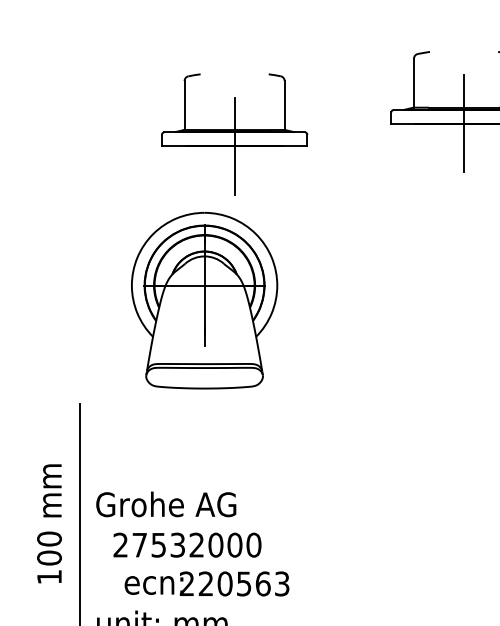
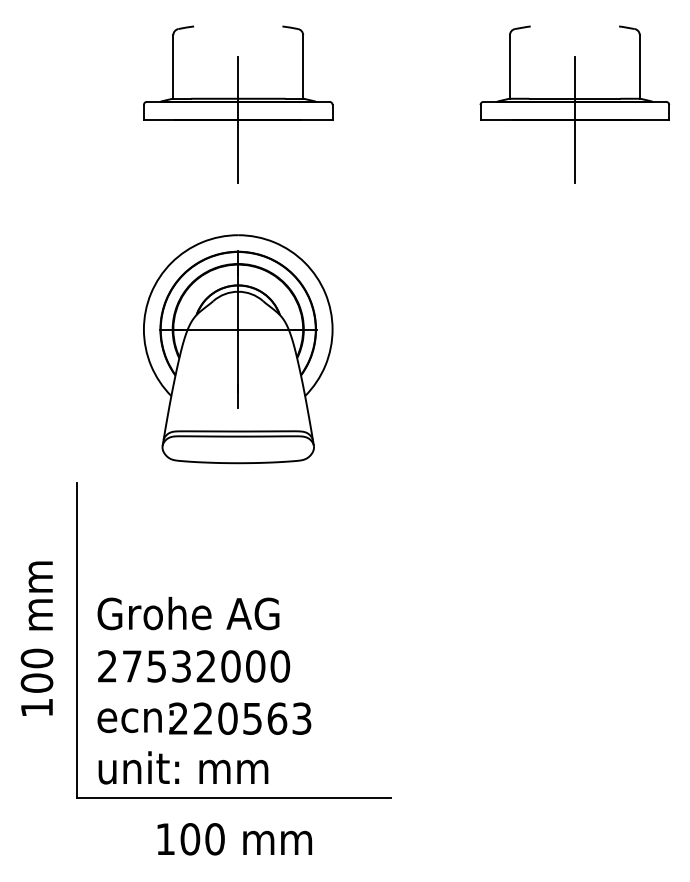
part: (234, 134) -> (238, 104), moved
text: (187, 545) -> (194, 666), moved
text: (207, 583) -> (204, 718), moved

